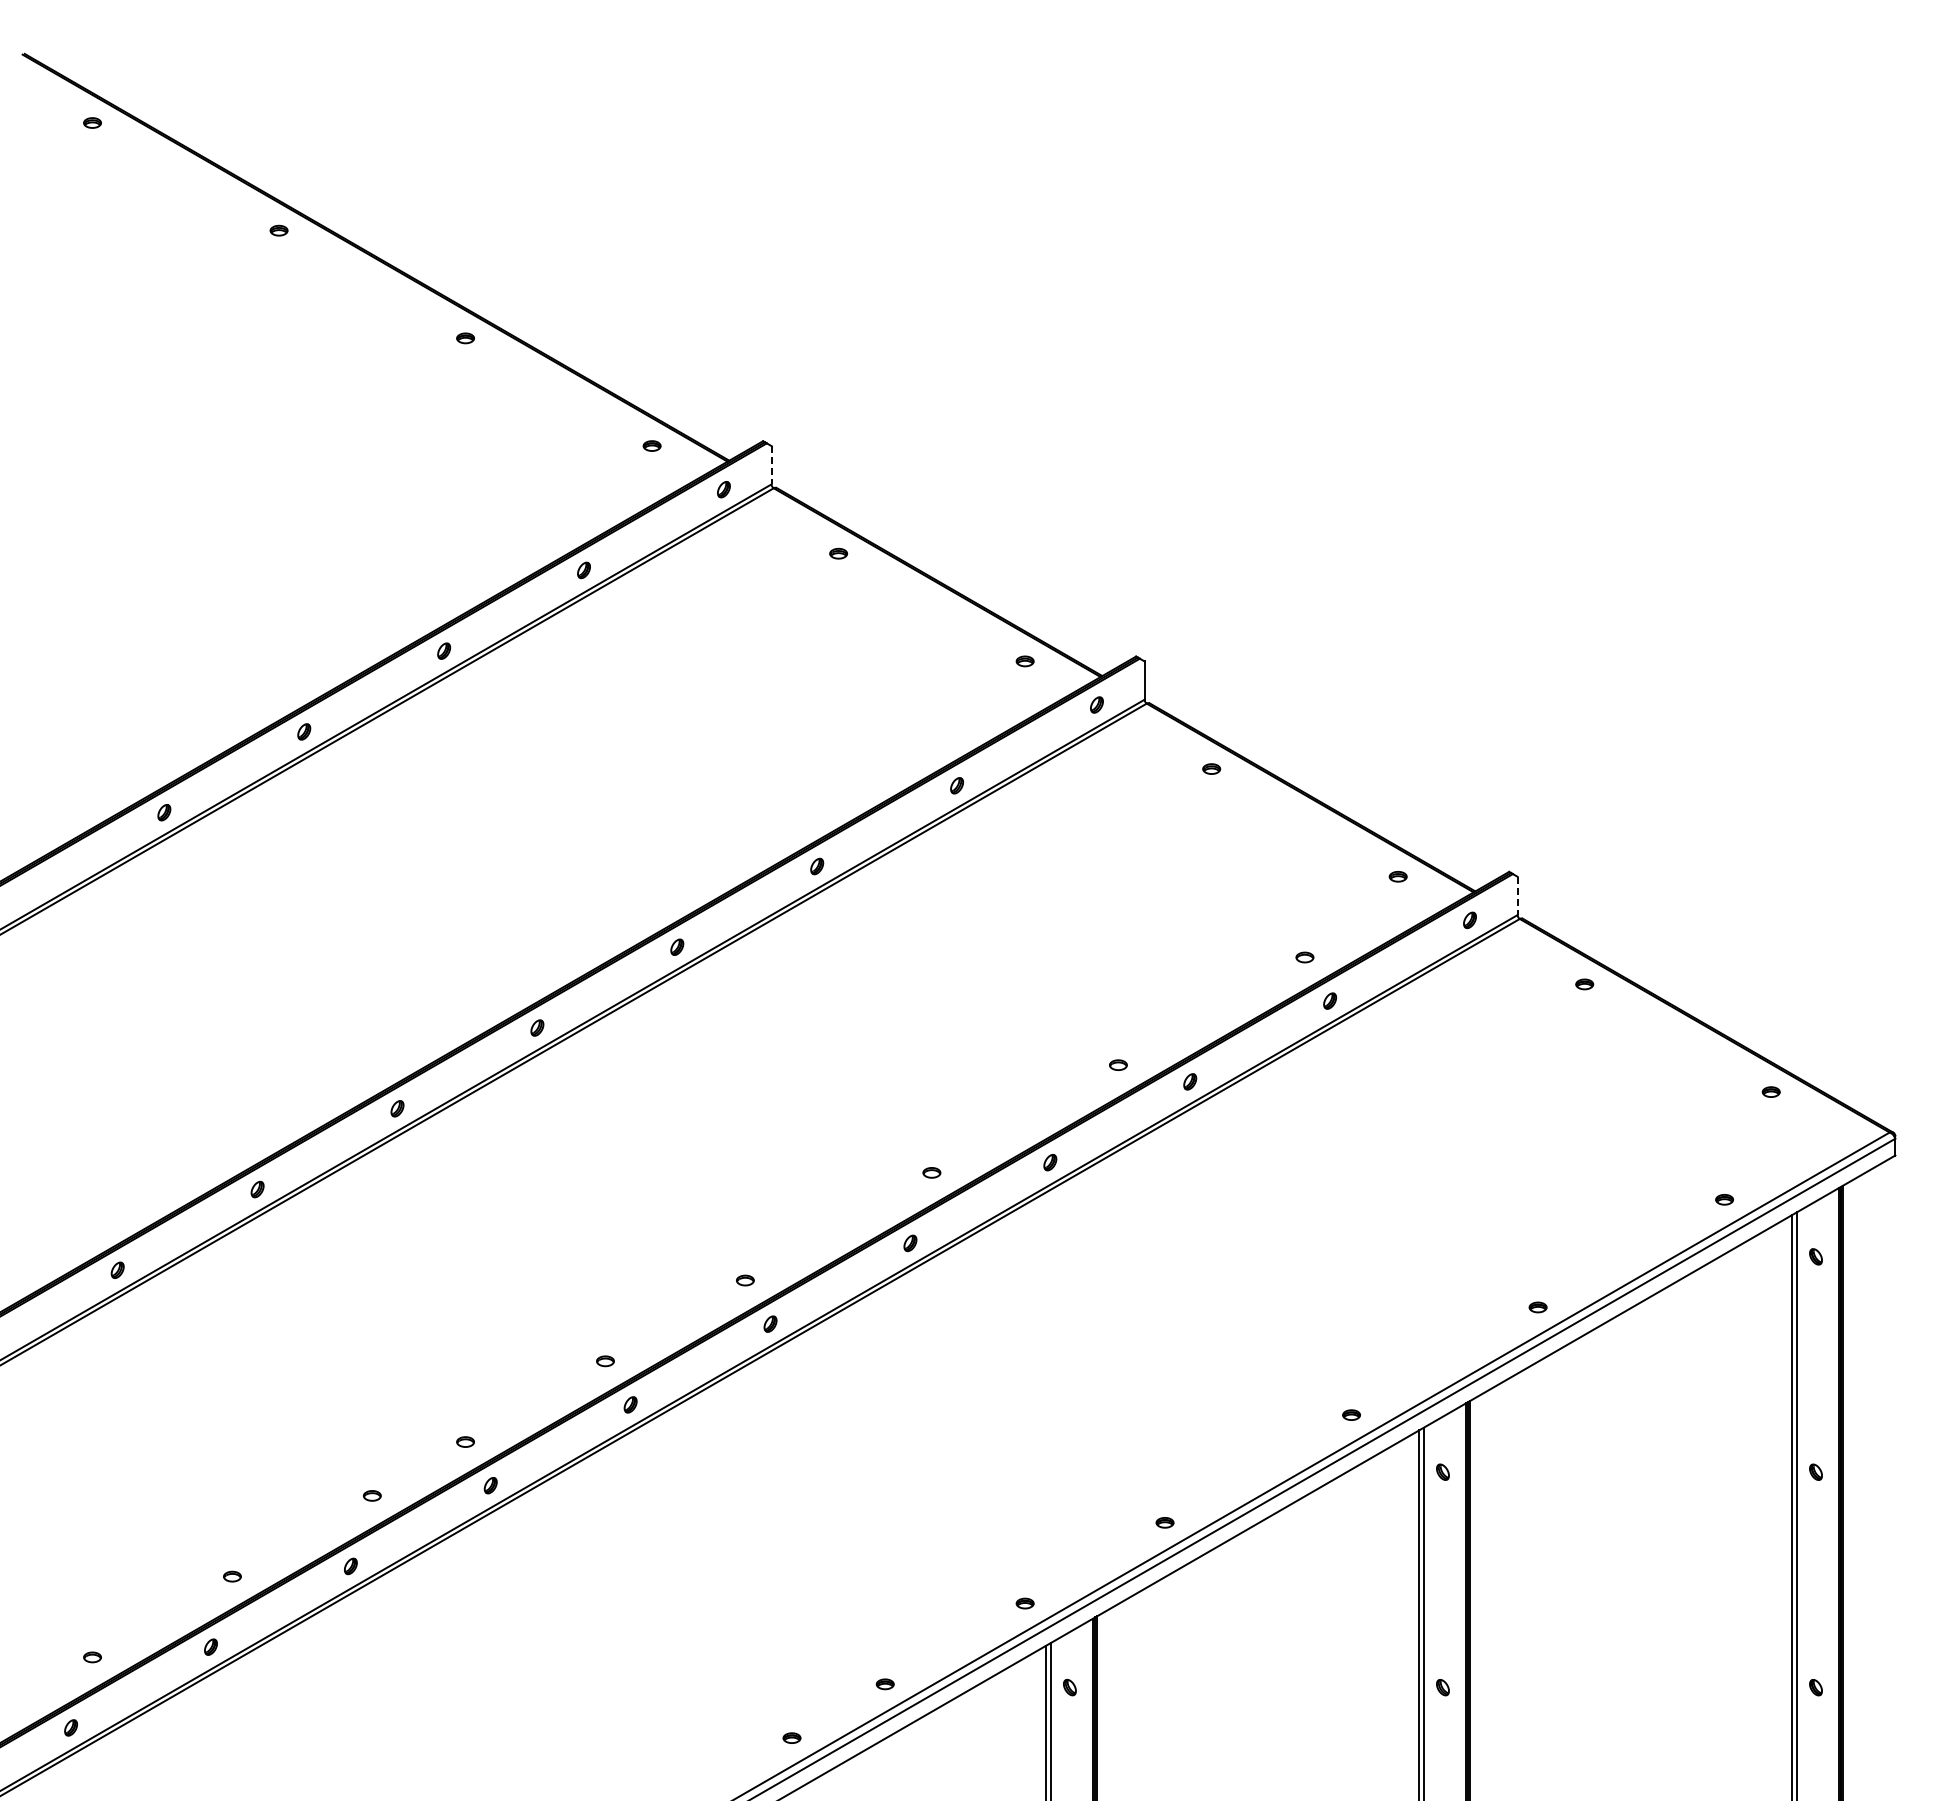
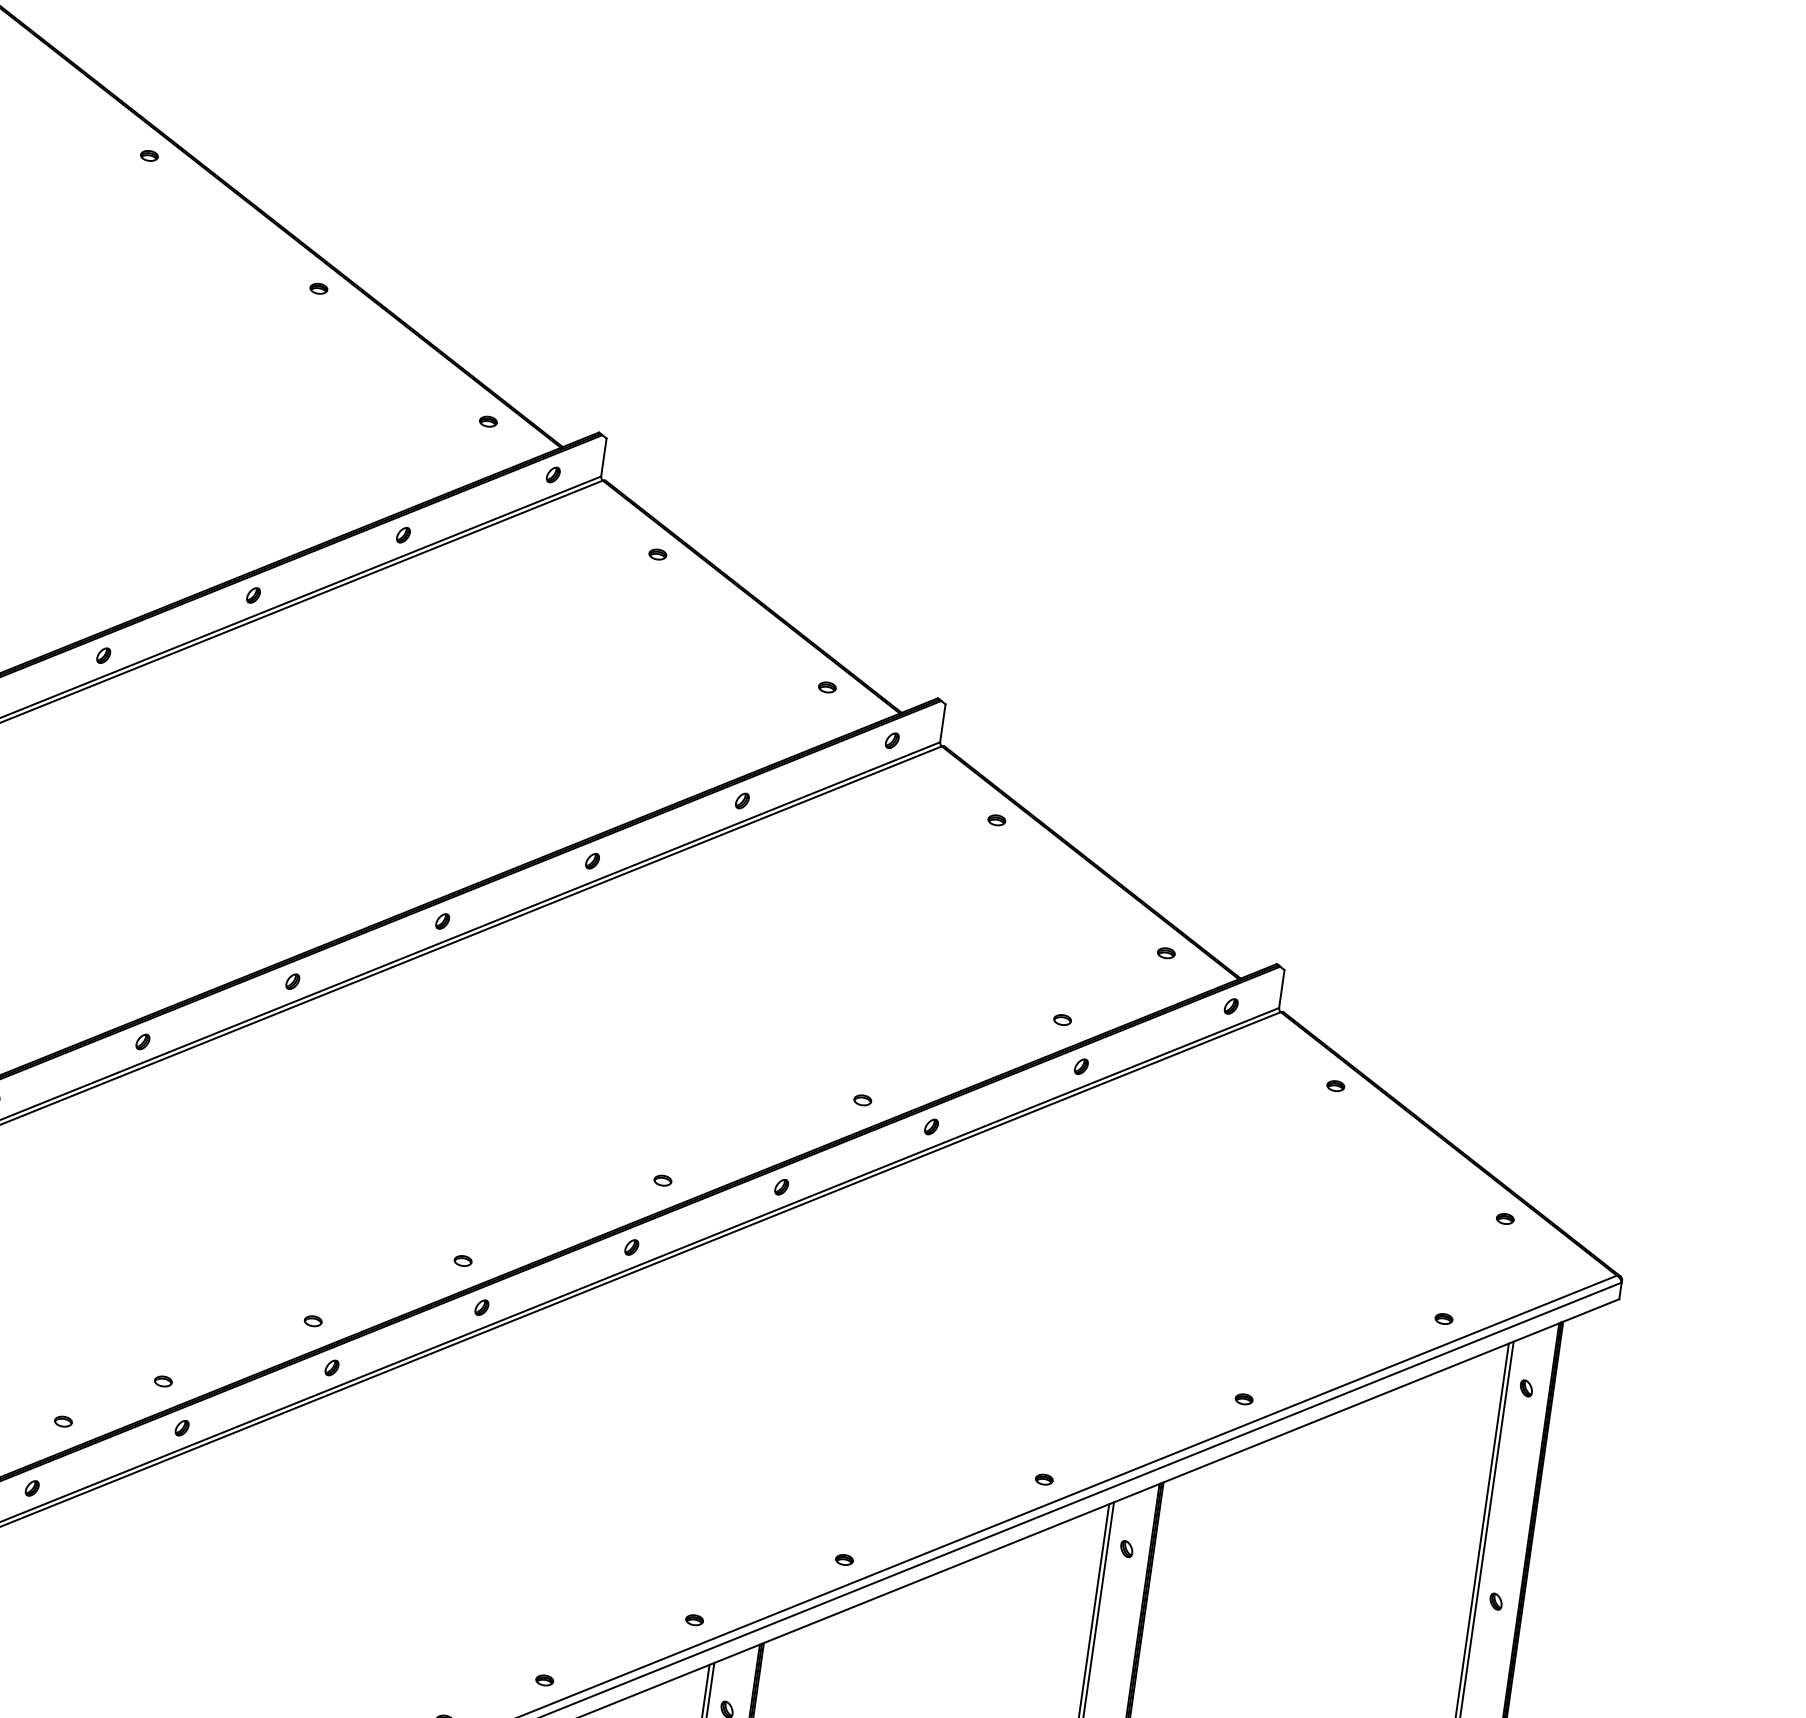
line: (771, 465) -> (603, 457), dashed -> solid
line: (1517, 896) -> (1281, 989), dashed -> solid

